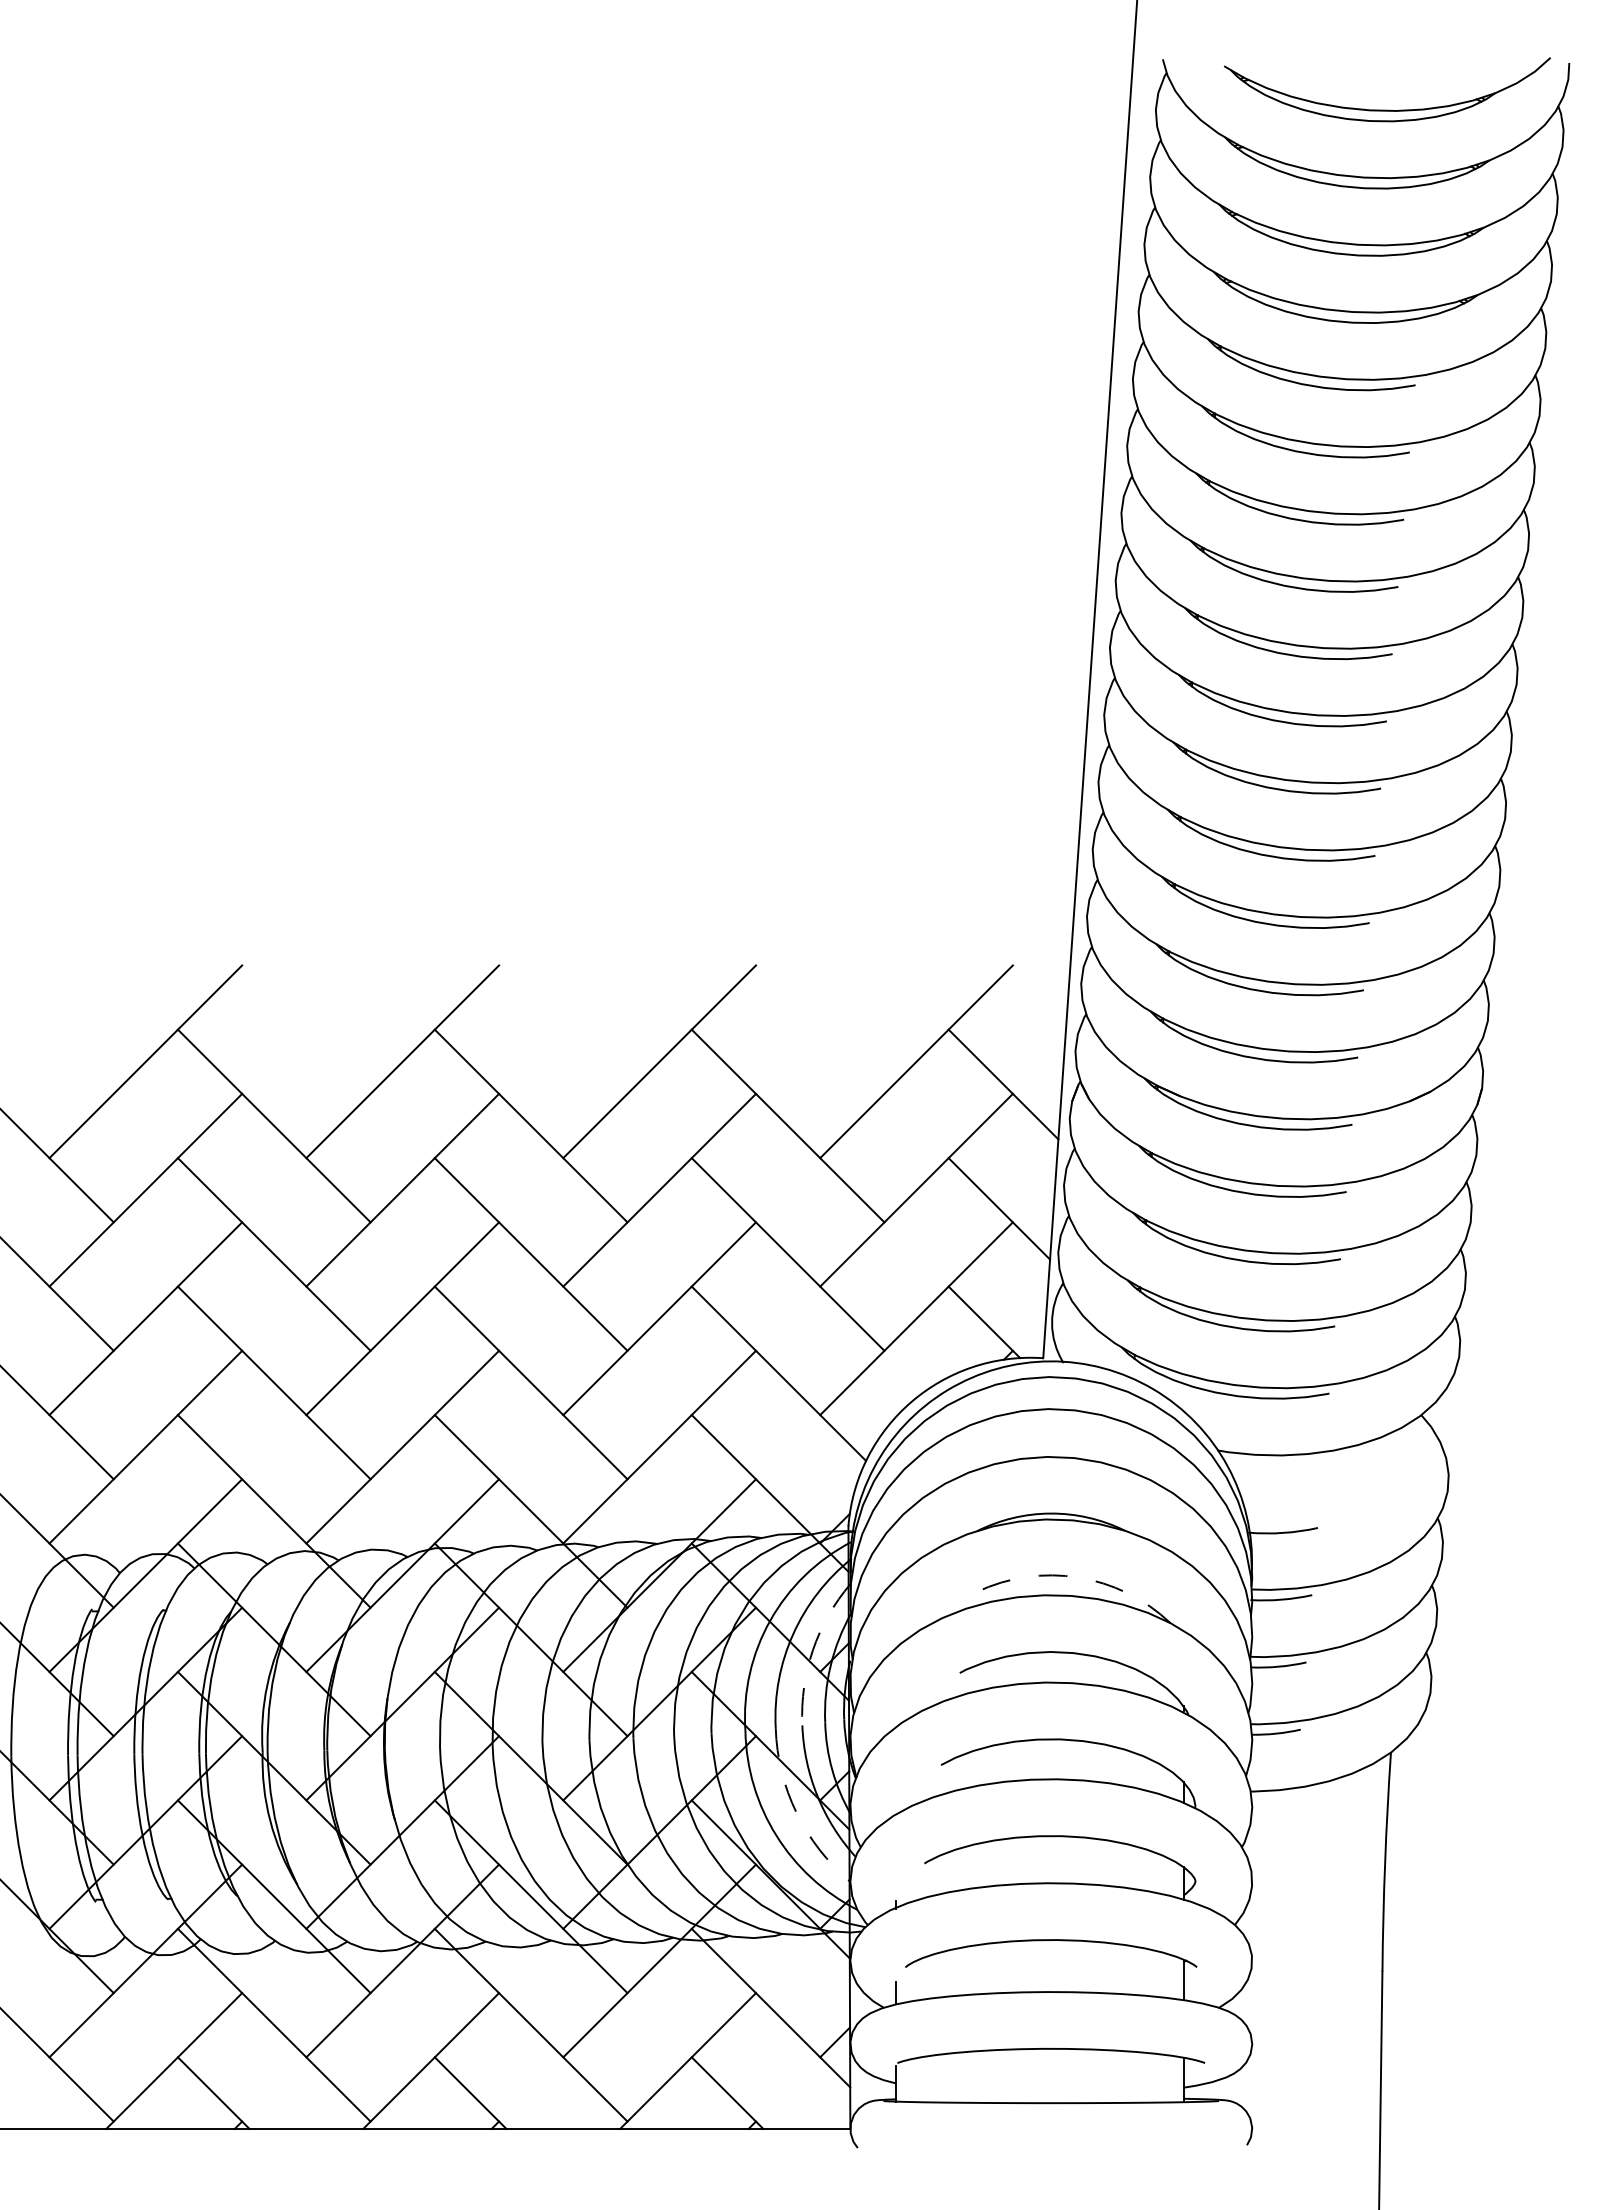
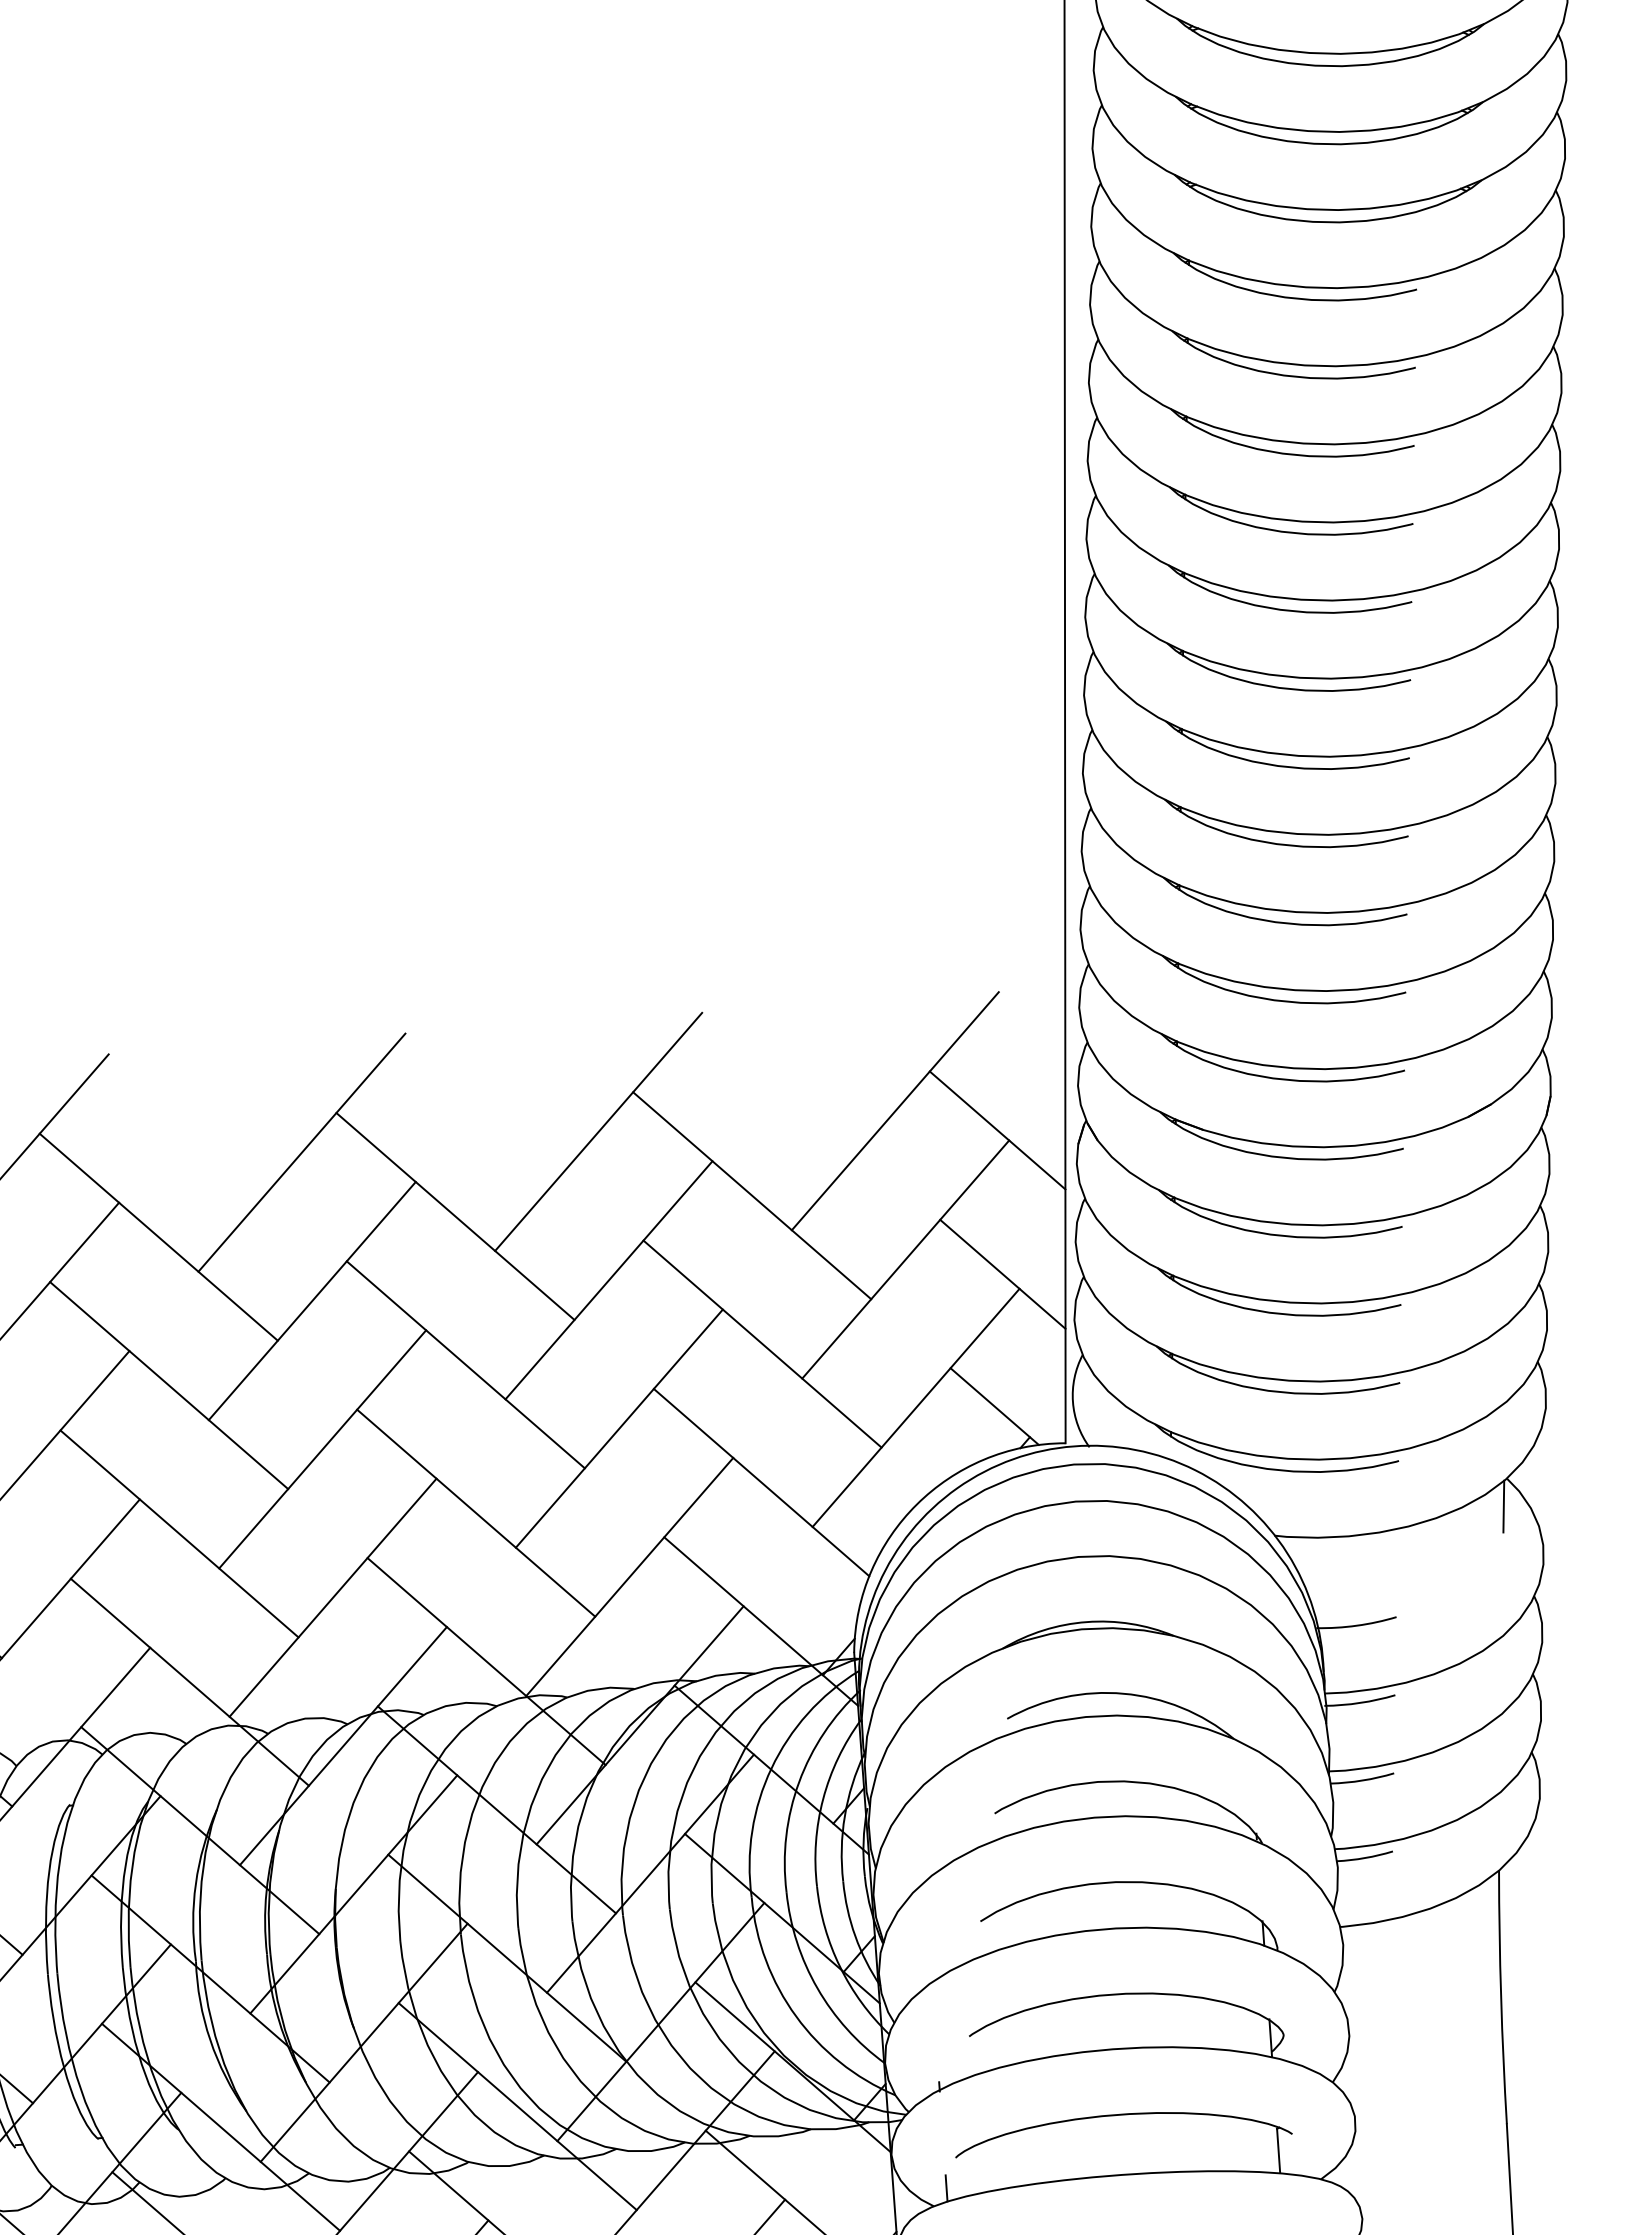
line: (1416, 1438) -> (1503, 1505), added
arc: (1078, 1577) -> (1124, 1693), dashed -> solid
arc: (812, 1650) -> (822, 1799), dashed -> solid
arc: (796, 1812) -> (817, 1987), dashed -> solid

